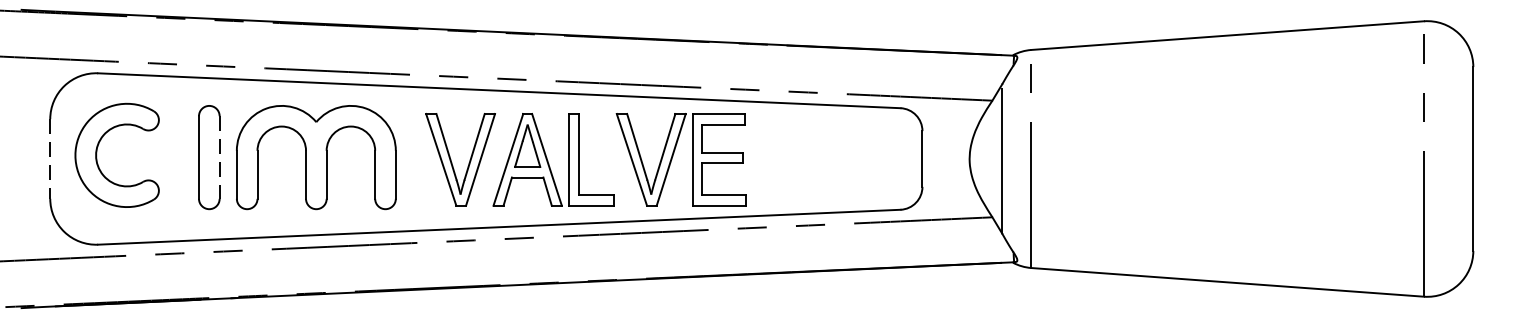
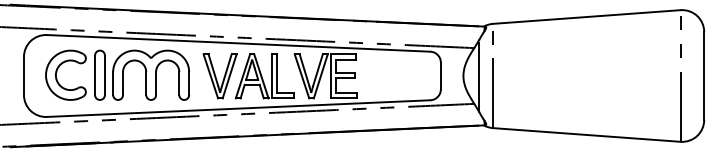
part: (99, 149) -> (57, 72), moved
line: (218, 157) -> (104, 75), dashed -> solid
line: (49, 160) -> (23, 76), dashed -> solid

